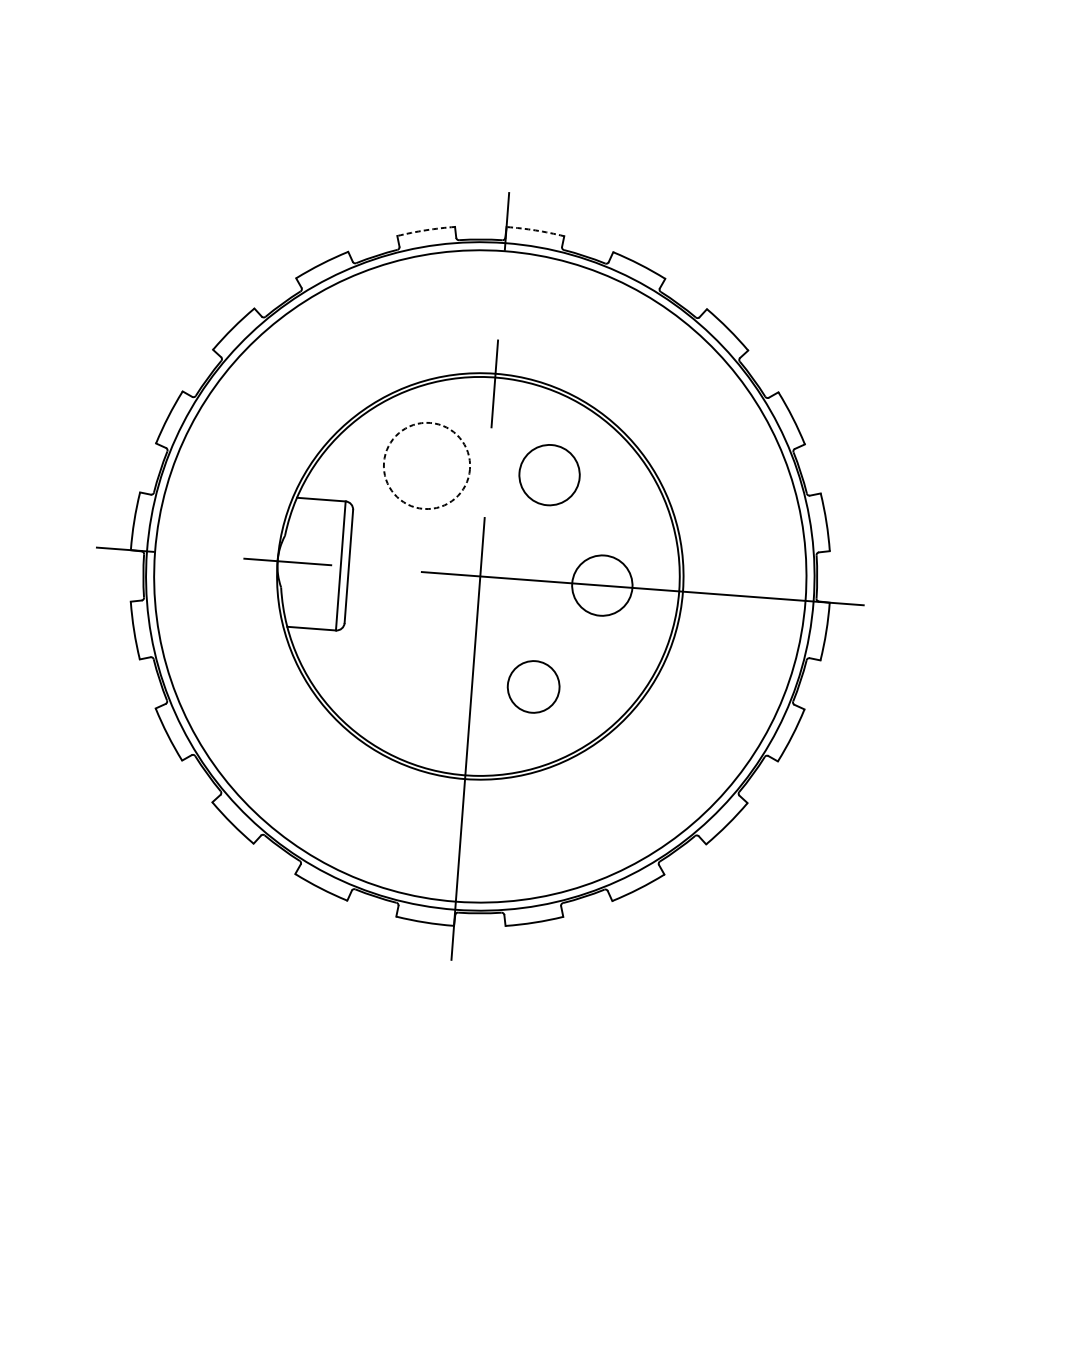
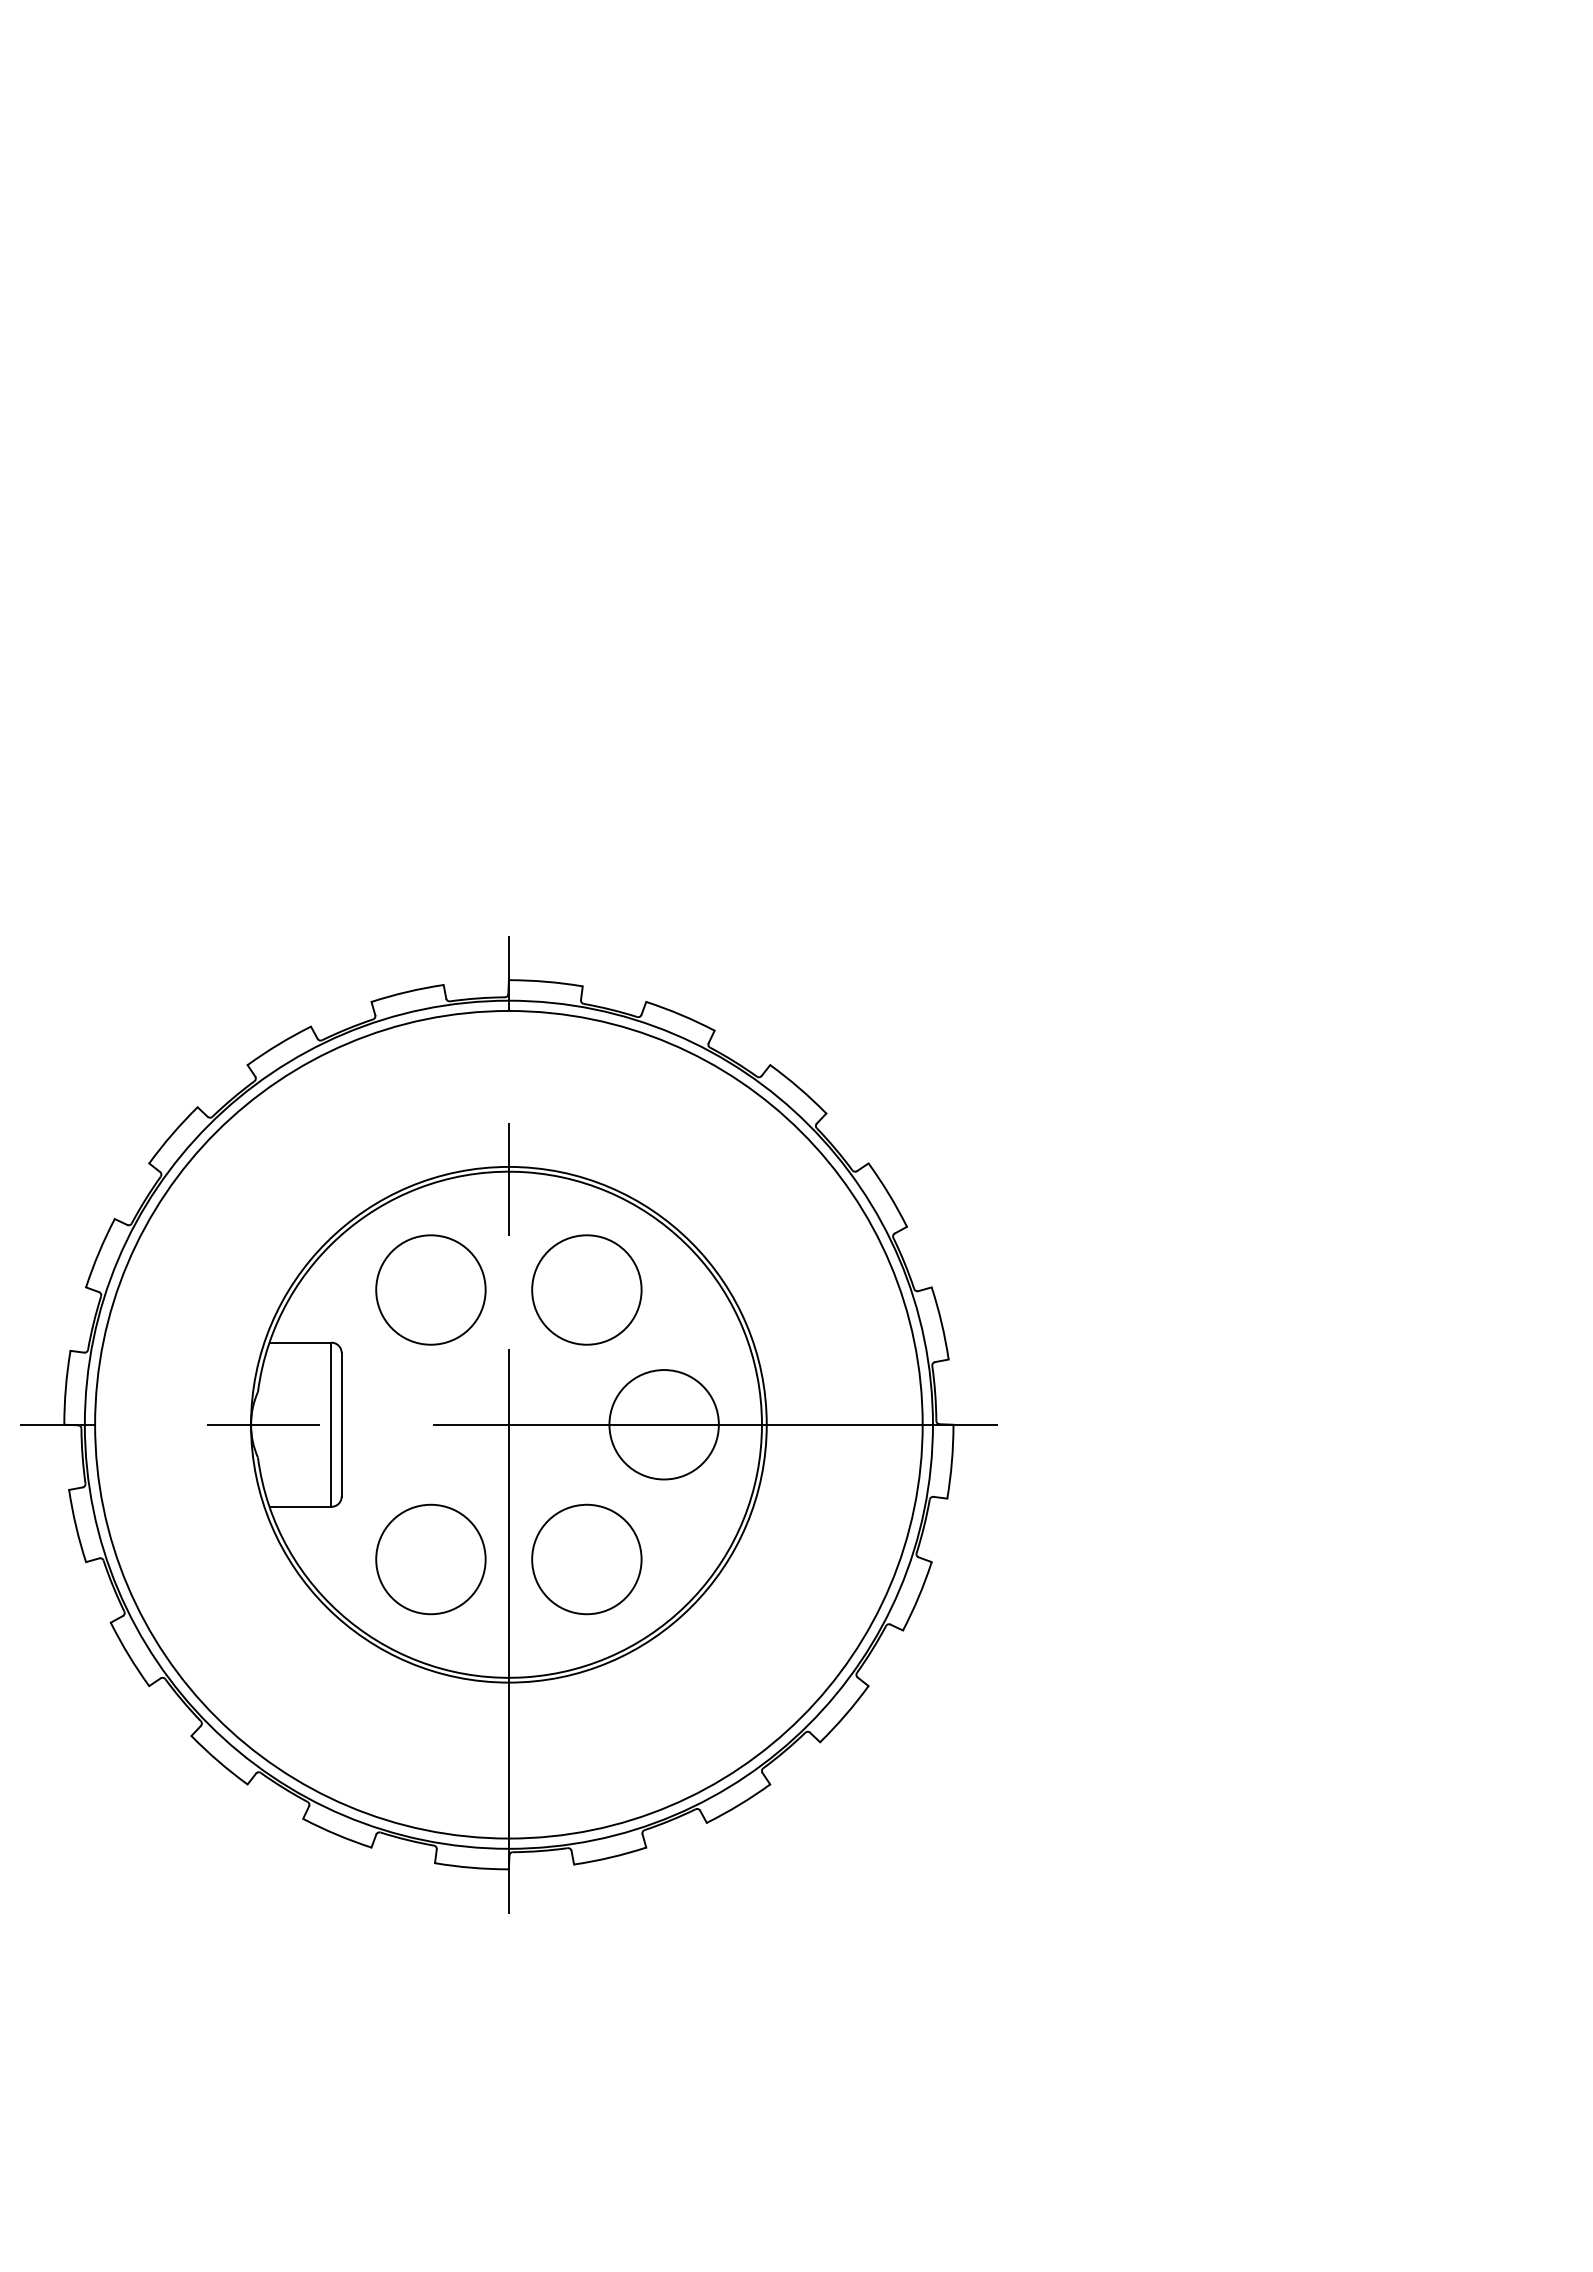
arc: (426, 229) -> (407, 991), dashed -> solid
arc: (535, 230) -> (545, 981), dashed -> solid
circle: (426, 465) -> (430, 1289), dashed -> solid
circle: (549, 474) -> (586, 1289), size x1.43
circle: (601, 585) -> (663, 1424), size x1.43
circle: (410, 677) -> (430, 1559), added
circle: (533, 686) -> (586, 1559), size x1.67

